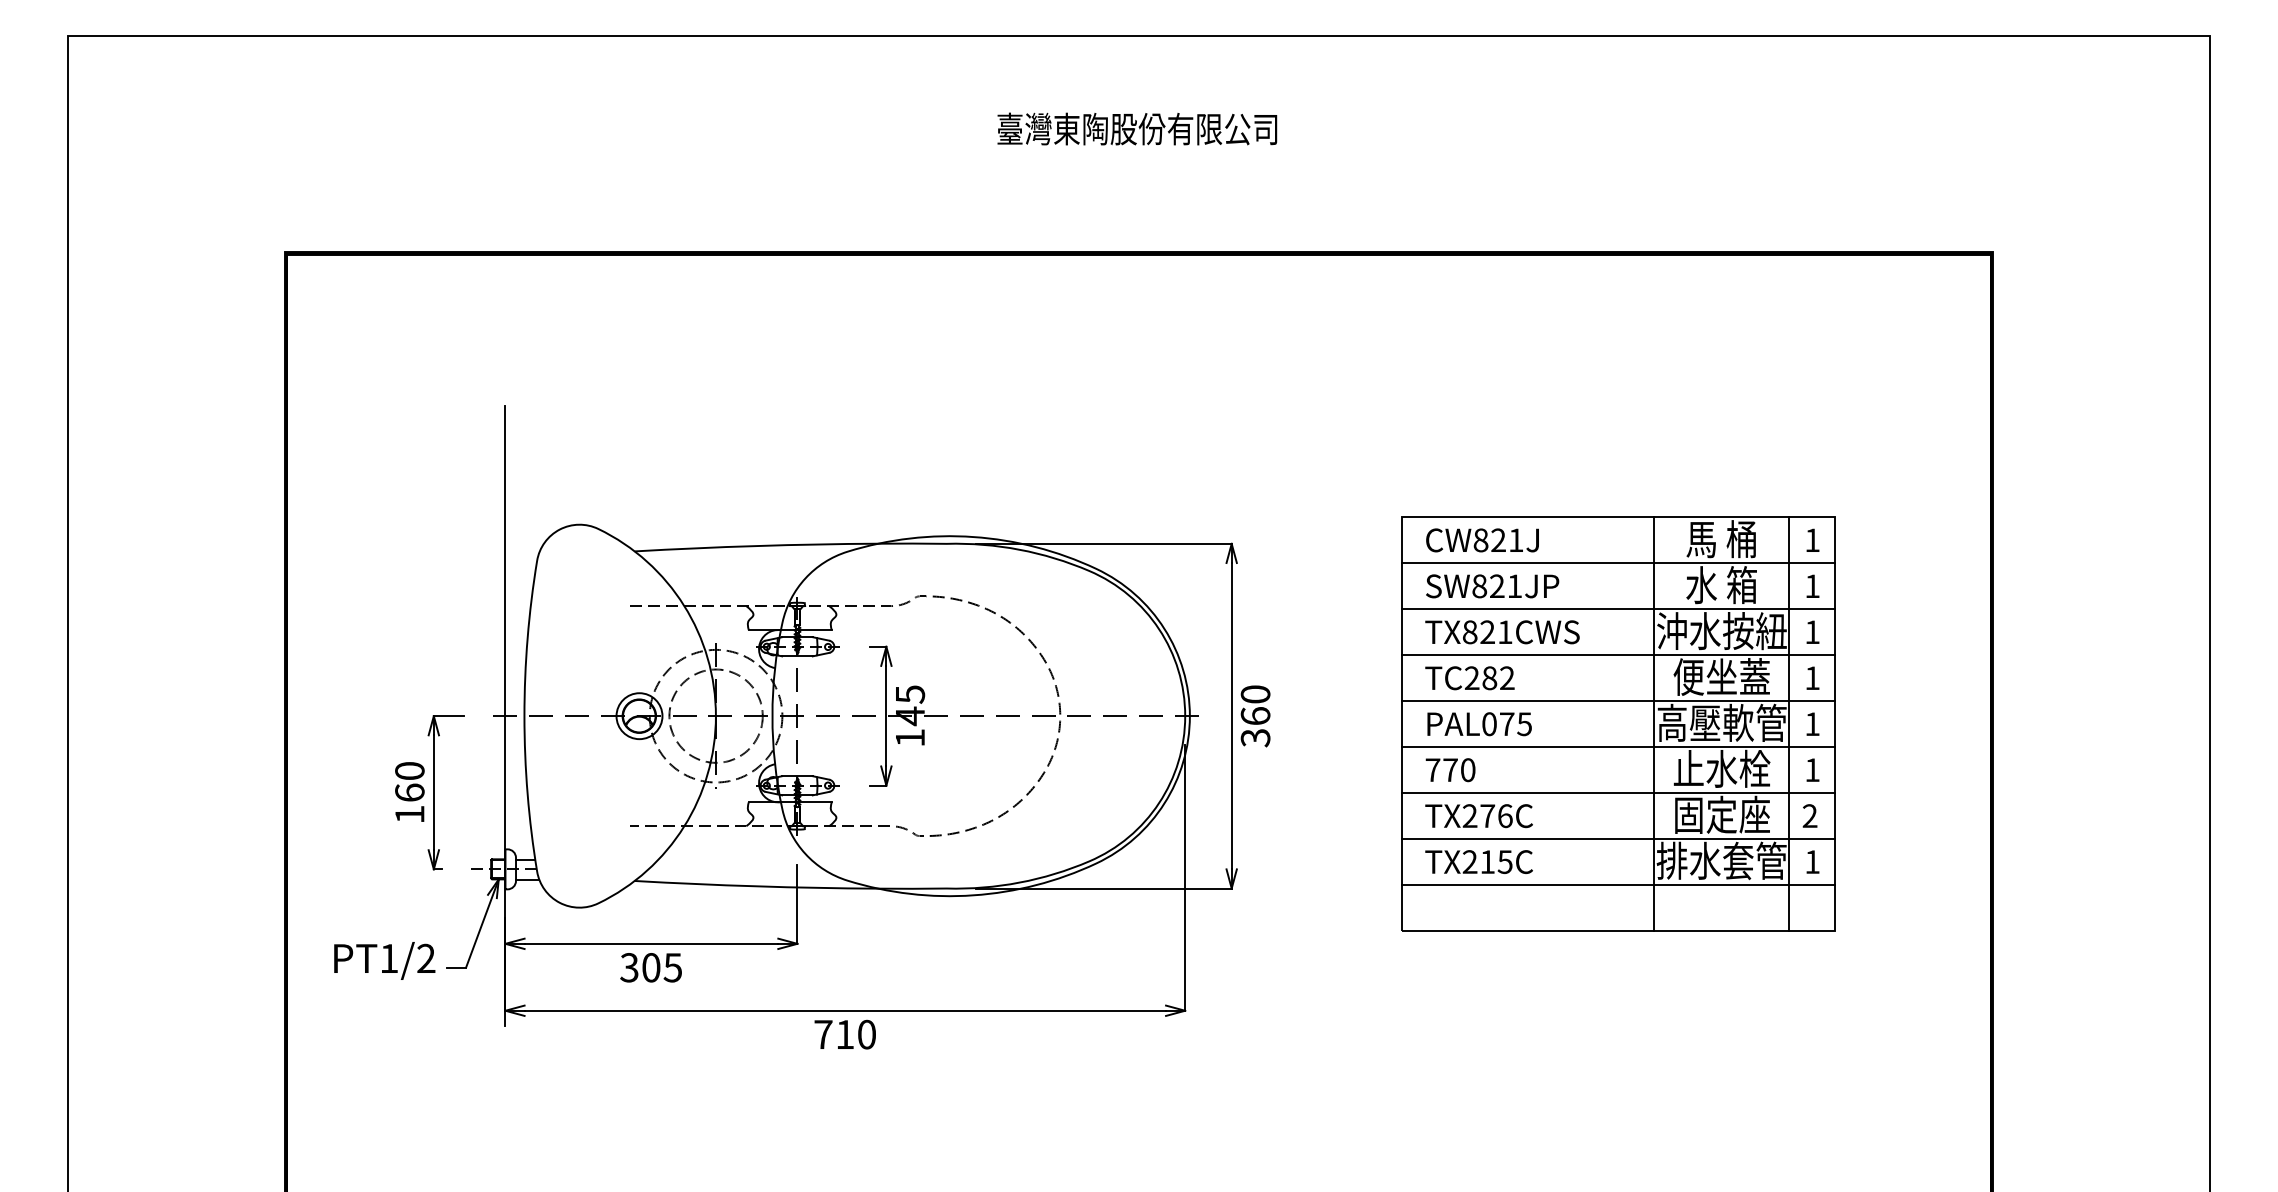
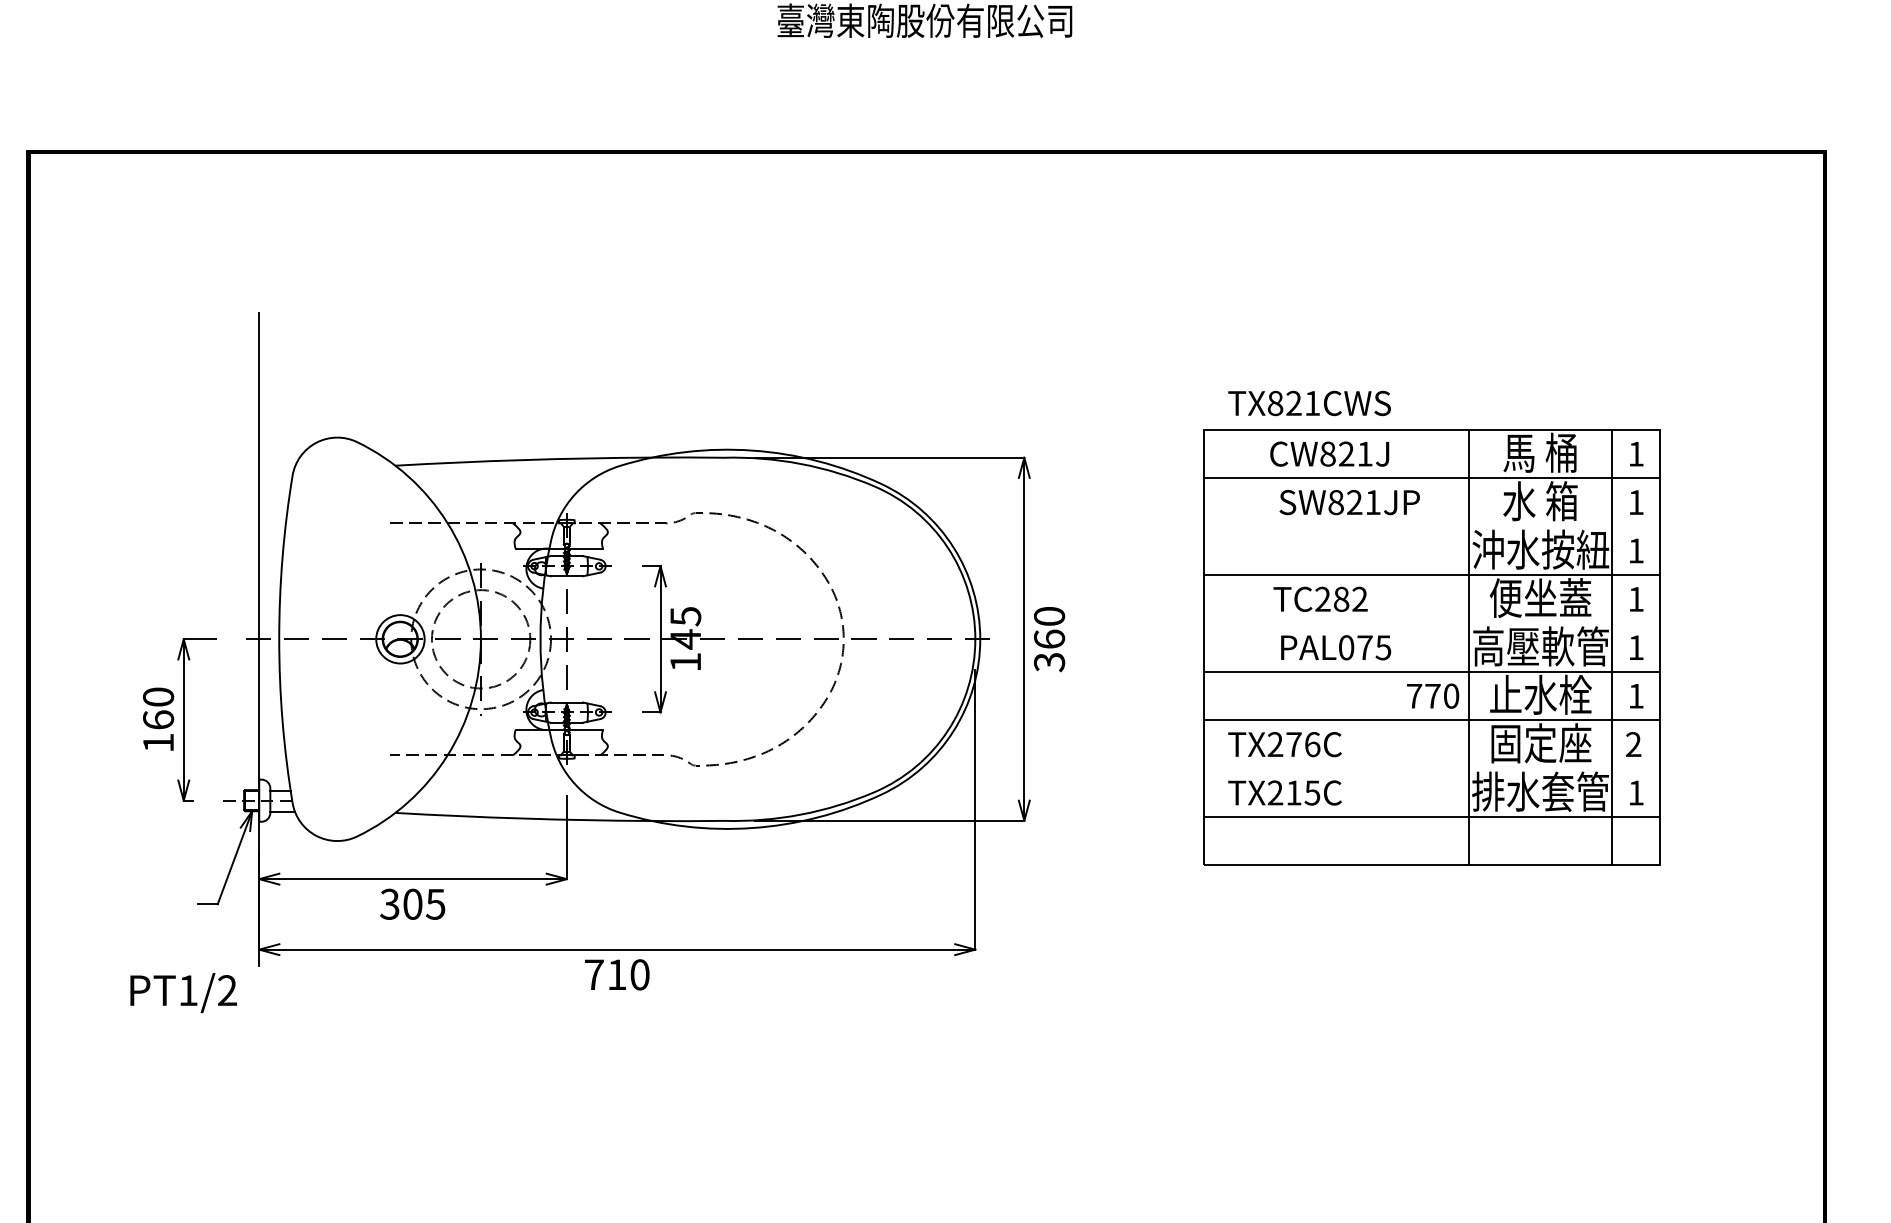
text: (1482, 540) -> (1329, 454), moved
text: (1492, 586) -> (1349, 502), moved
line: (1618, 609) -> (1431, 526), removed
text: (1502, 632) -> (1309, 403), moved
text: (1469, 678) -> (1320, 599), moved
line: (1618, 701) -> (1431, 623), removed
text: (1479, 724) -> (1335, 648), moved
text: (1450, 770) -> (1432, 696), moved
line: (1618, 838) -> (1431, 768), removed
text: (384, 960) -> (183, 992), moved

